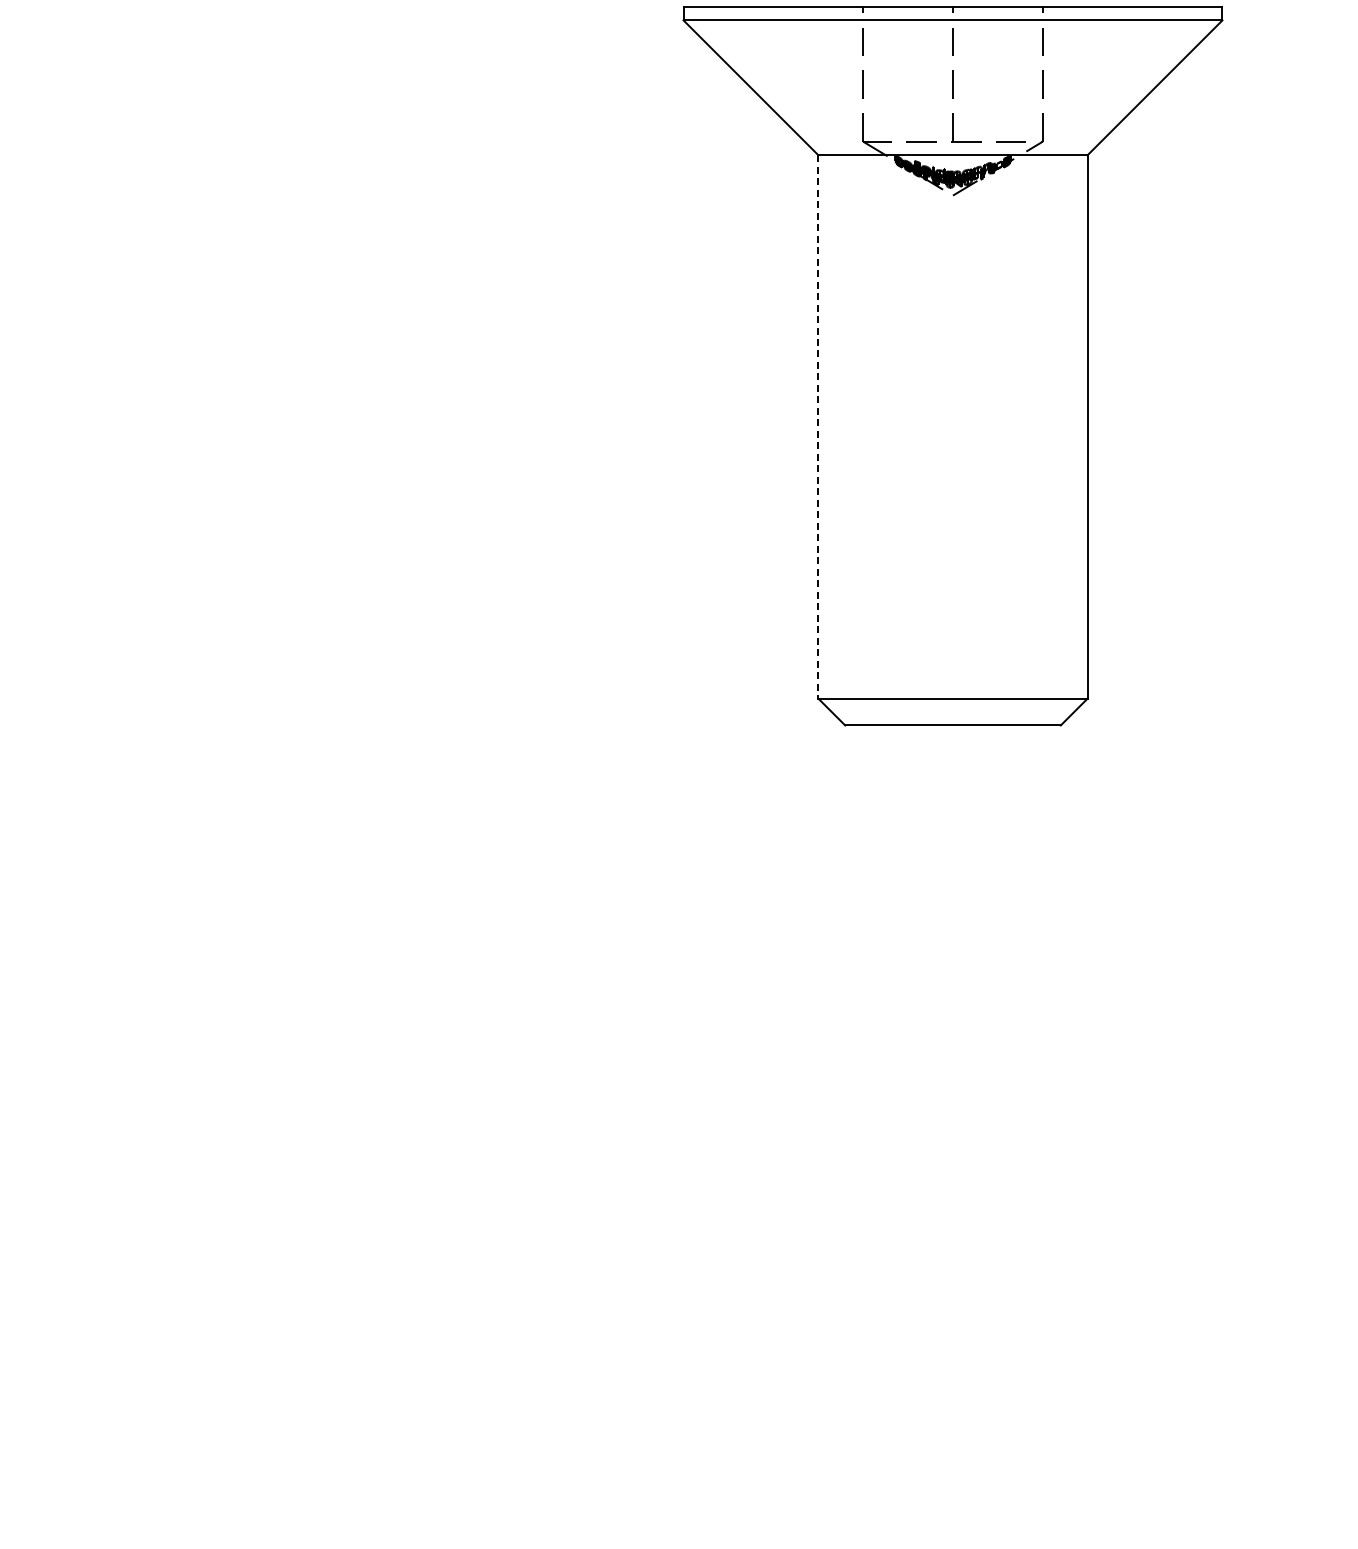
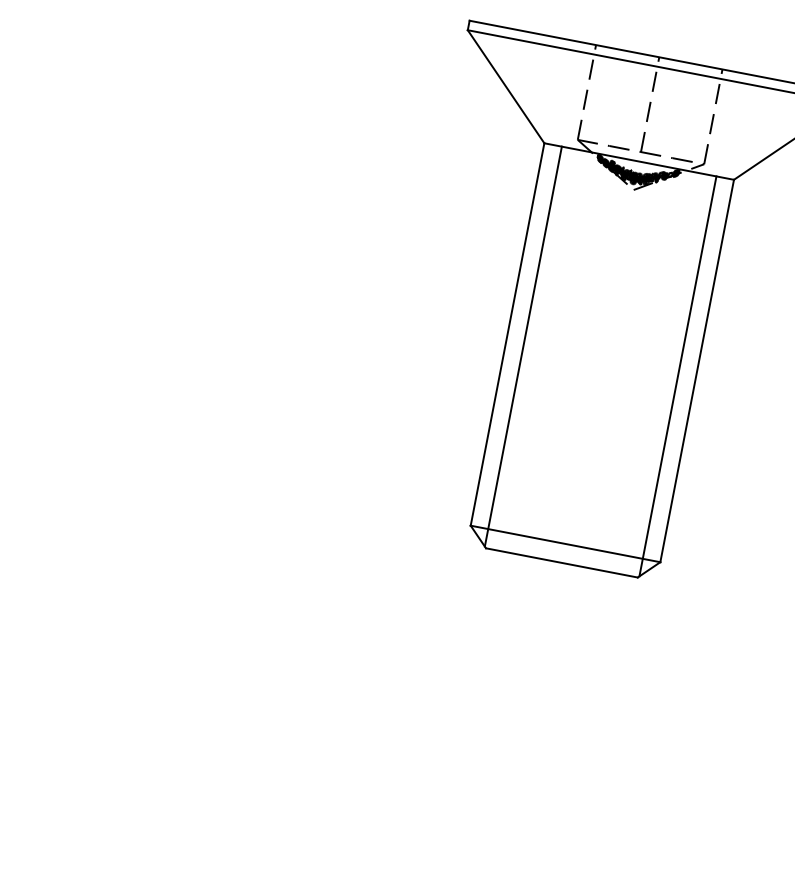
line: (818, 426) -> (507, 334), dashed -> solid
line: (843, 439) -> (523, 346), added
line: (1062, 439) -> (677, 376), added

